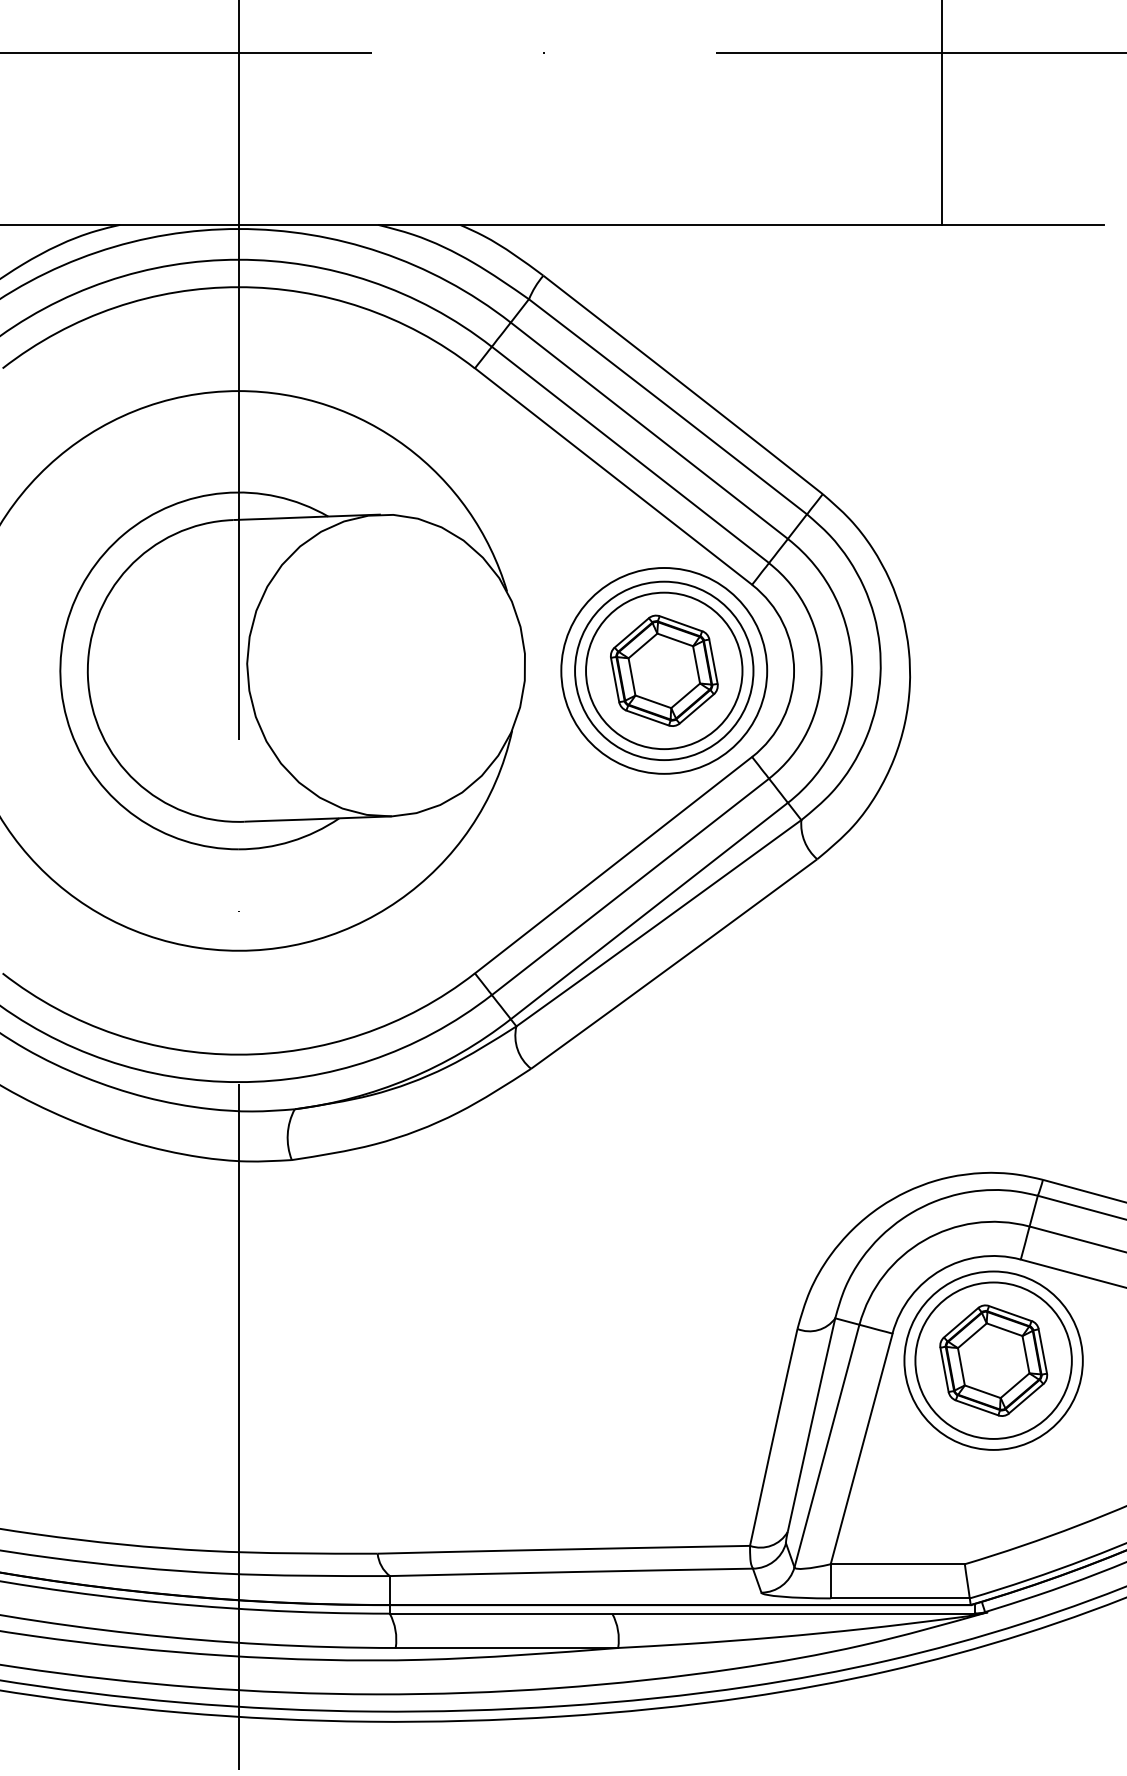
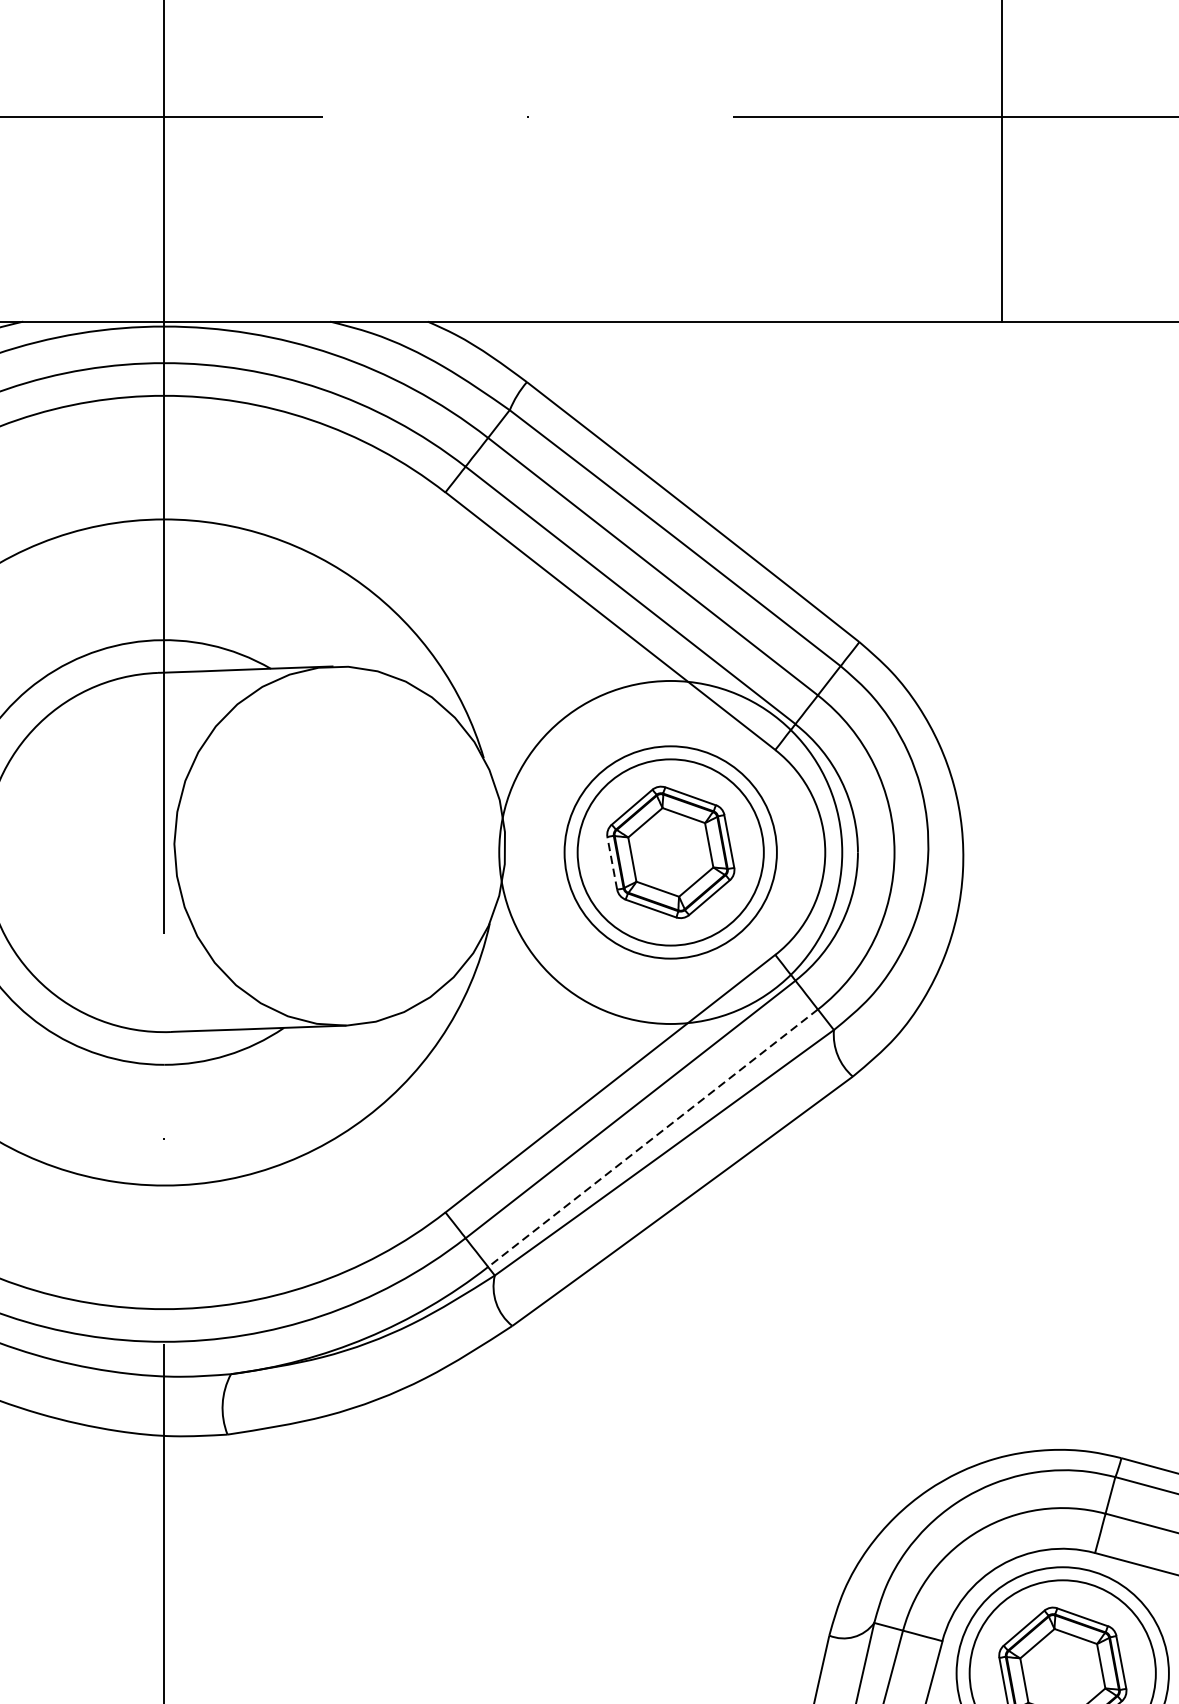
circle: (664, 670) -> (671, 851), size x1.4
line: (615, 680) -> (612, 863), solid -> dashed
line: (649, 911) -> (653, 1138), solid -> dashed

